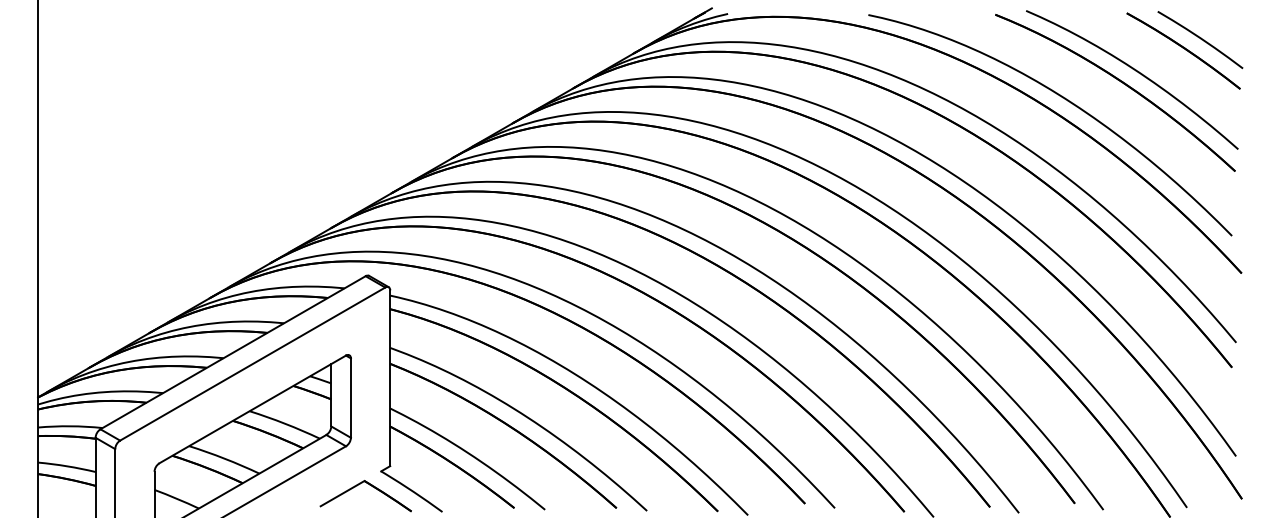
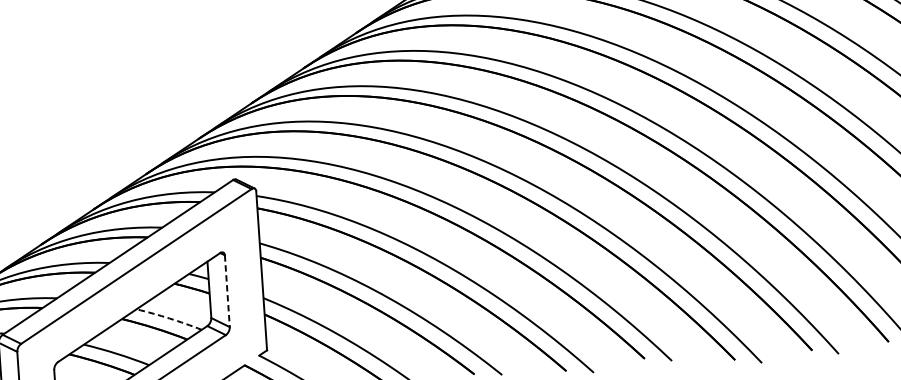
line: (350, 398) -> (226, 291), solid -> dashed
arc: (285, 423) -> (169, 318), solid -> dashed

